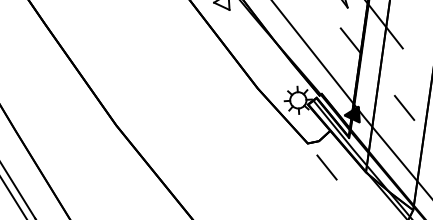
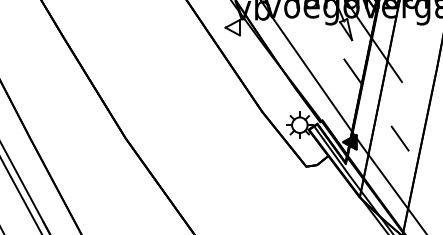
line: (326, 167) -> (322, 190), removed

